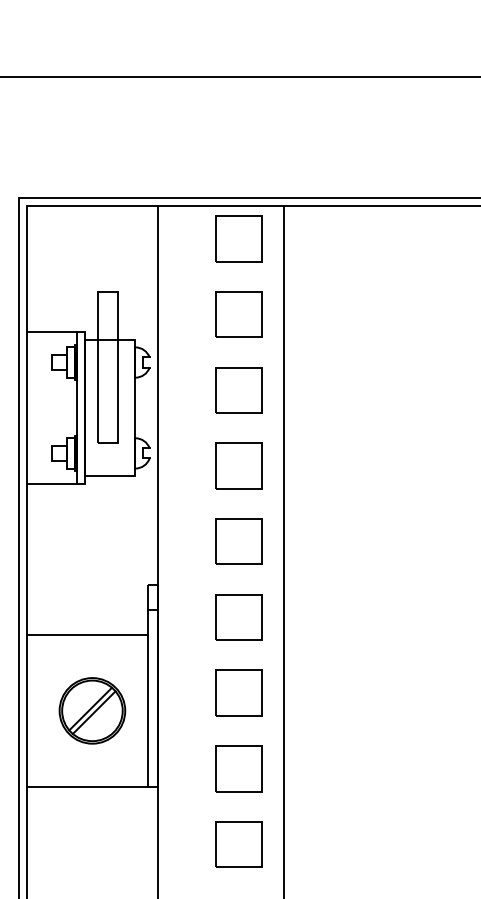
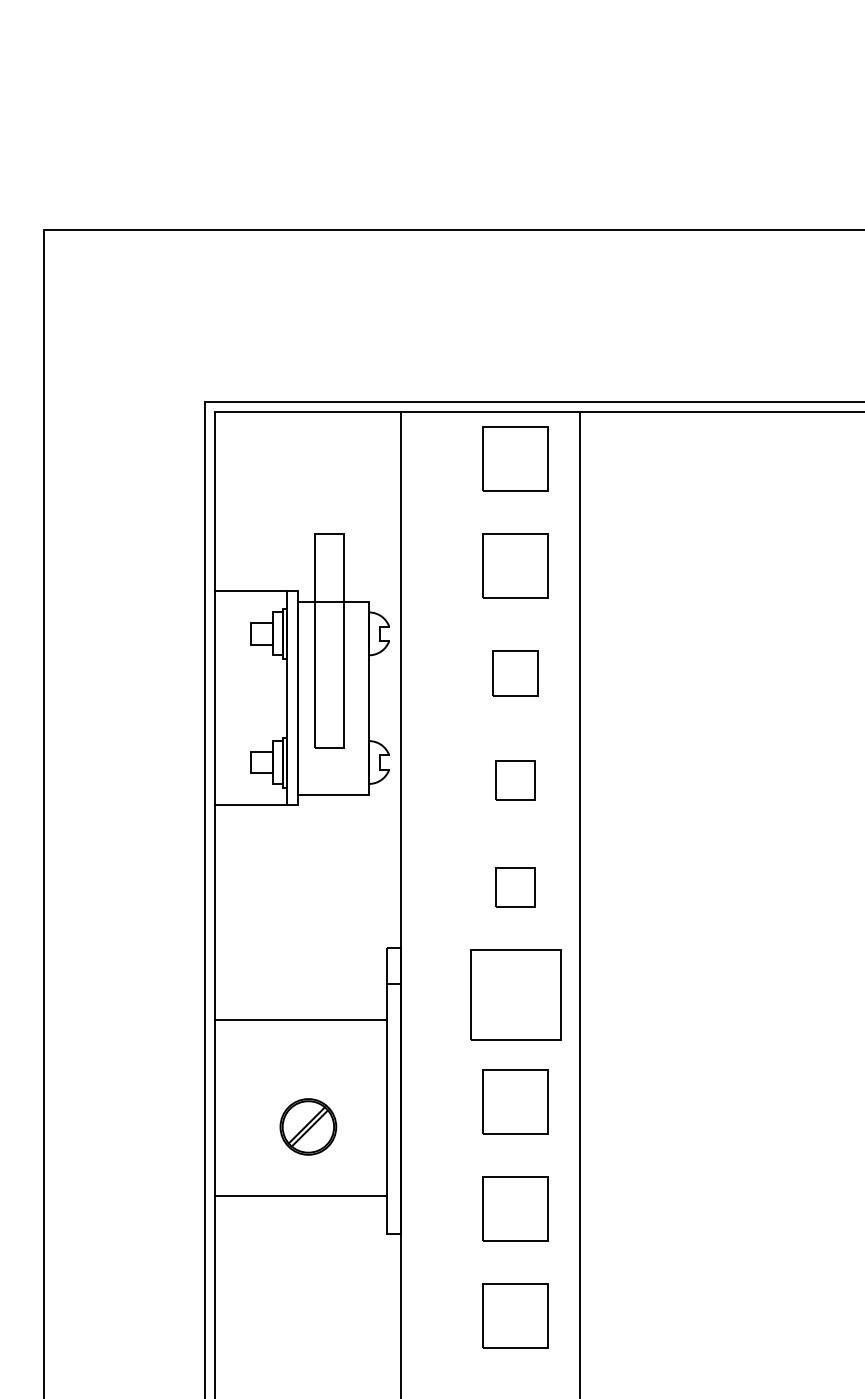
part: (238, 389) -> (515, 672), size x0.7
part: (238, 466) -> (515, 780), size x0.6
part: (238, 541) -> (515, 887), size x0.6
part: (238, 617) -> (515, 994), size x1.4
part: (92, 710) -> (308, 1126), size x0.6
line: (86, 786) -> (300, 1196), moved

